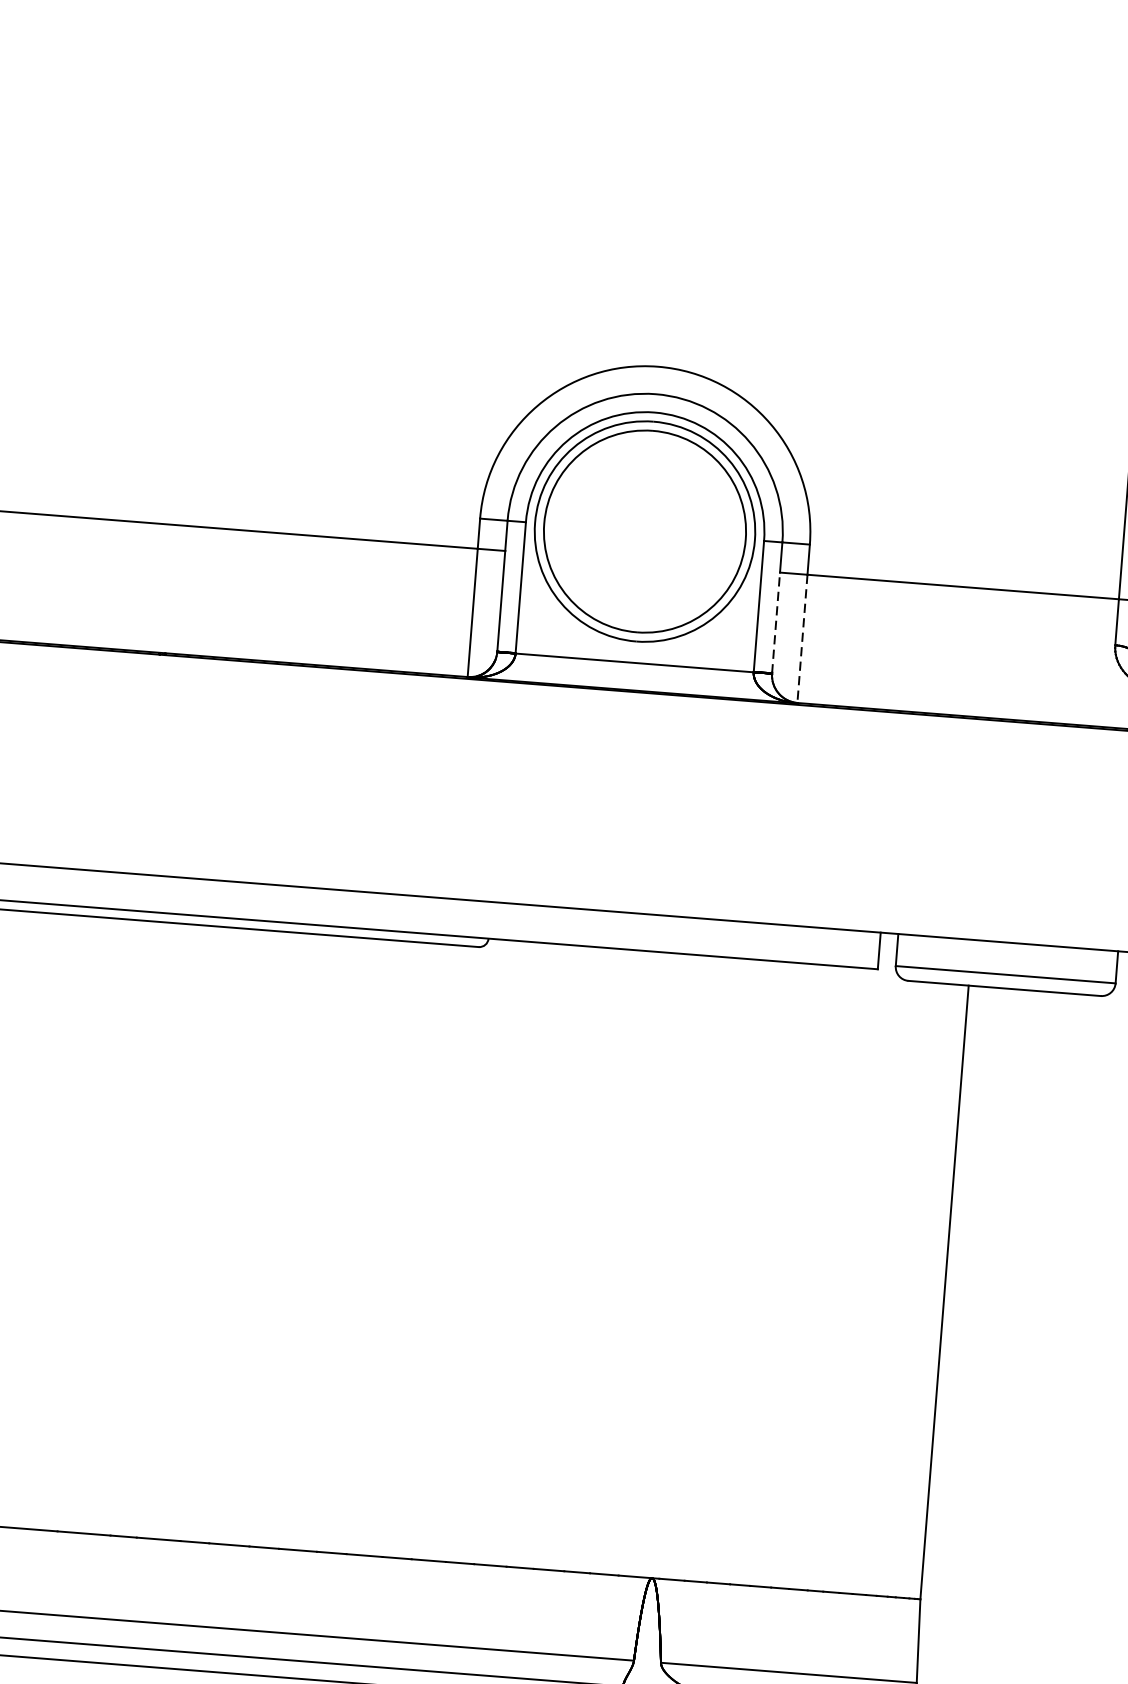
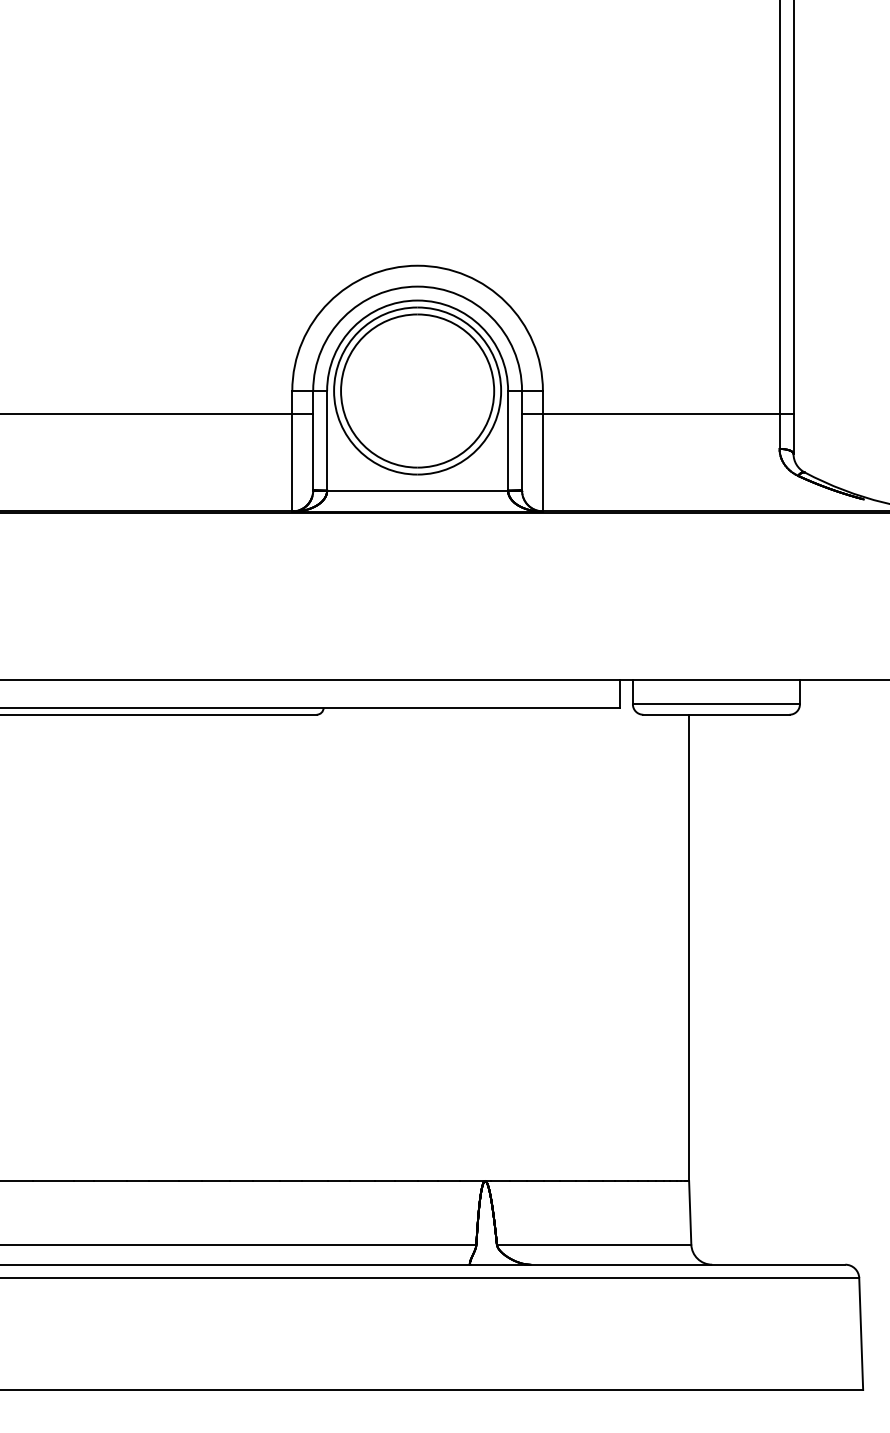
line: (776, 622) -> (522, 451), dashed -> solid
line: (801, 638) -> (542, 462), dashed -> solid

